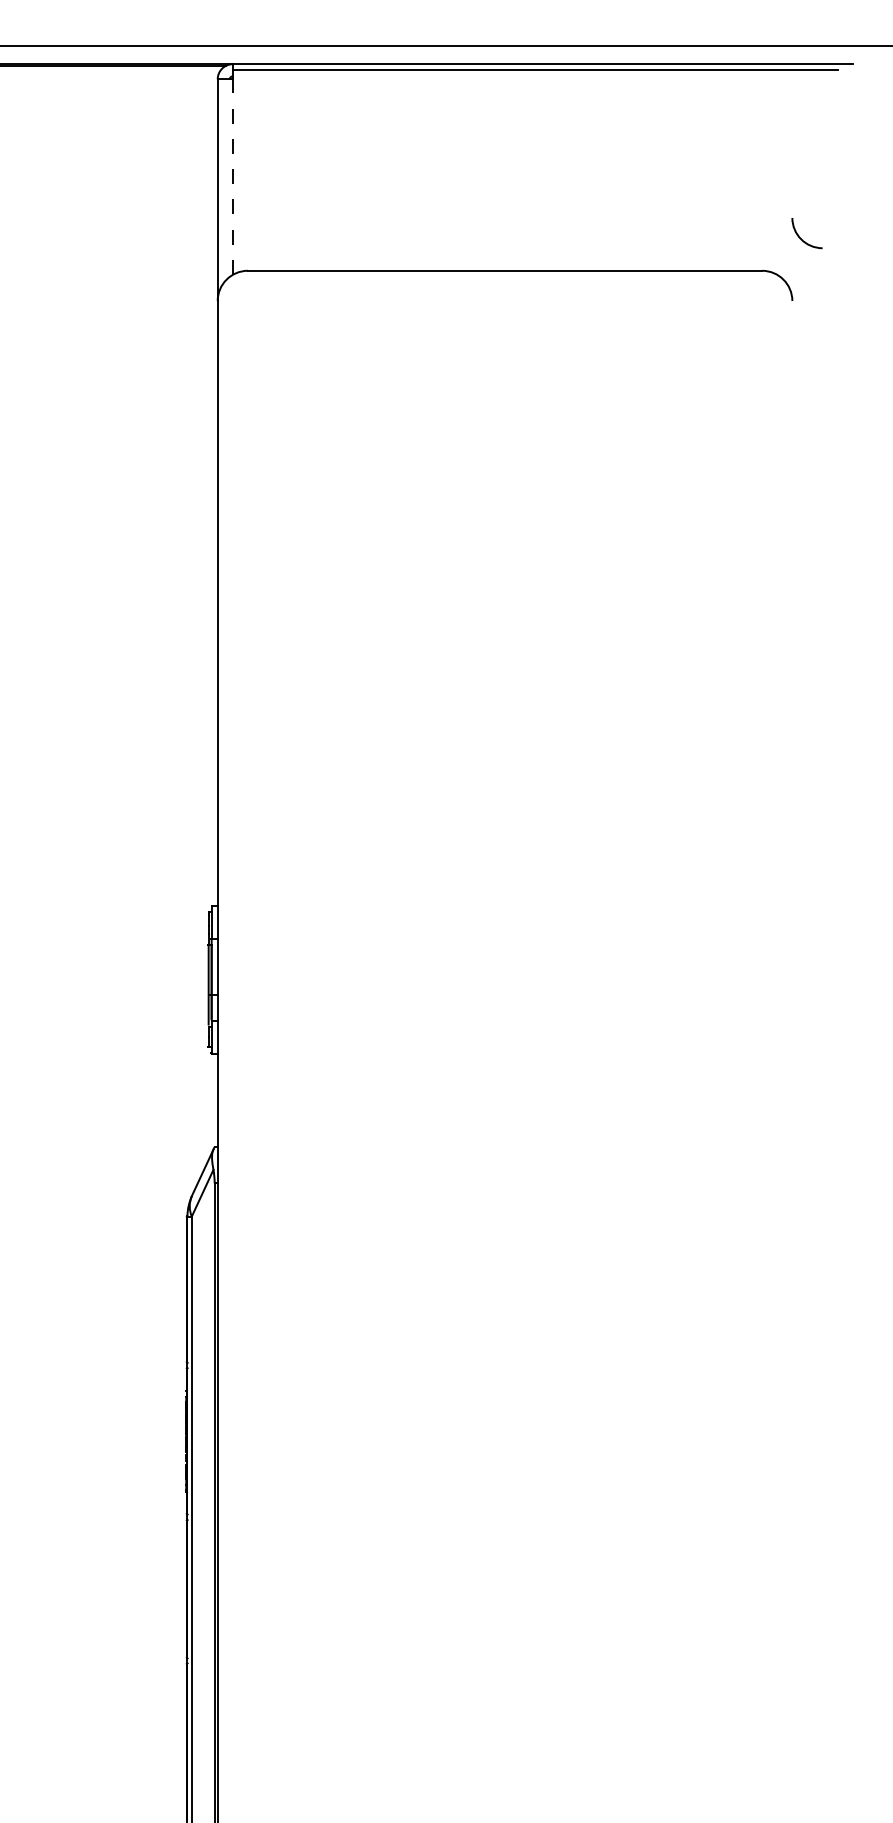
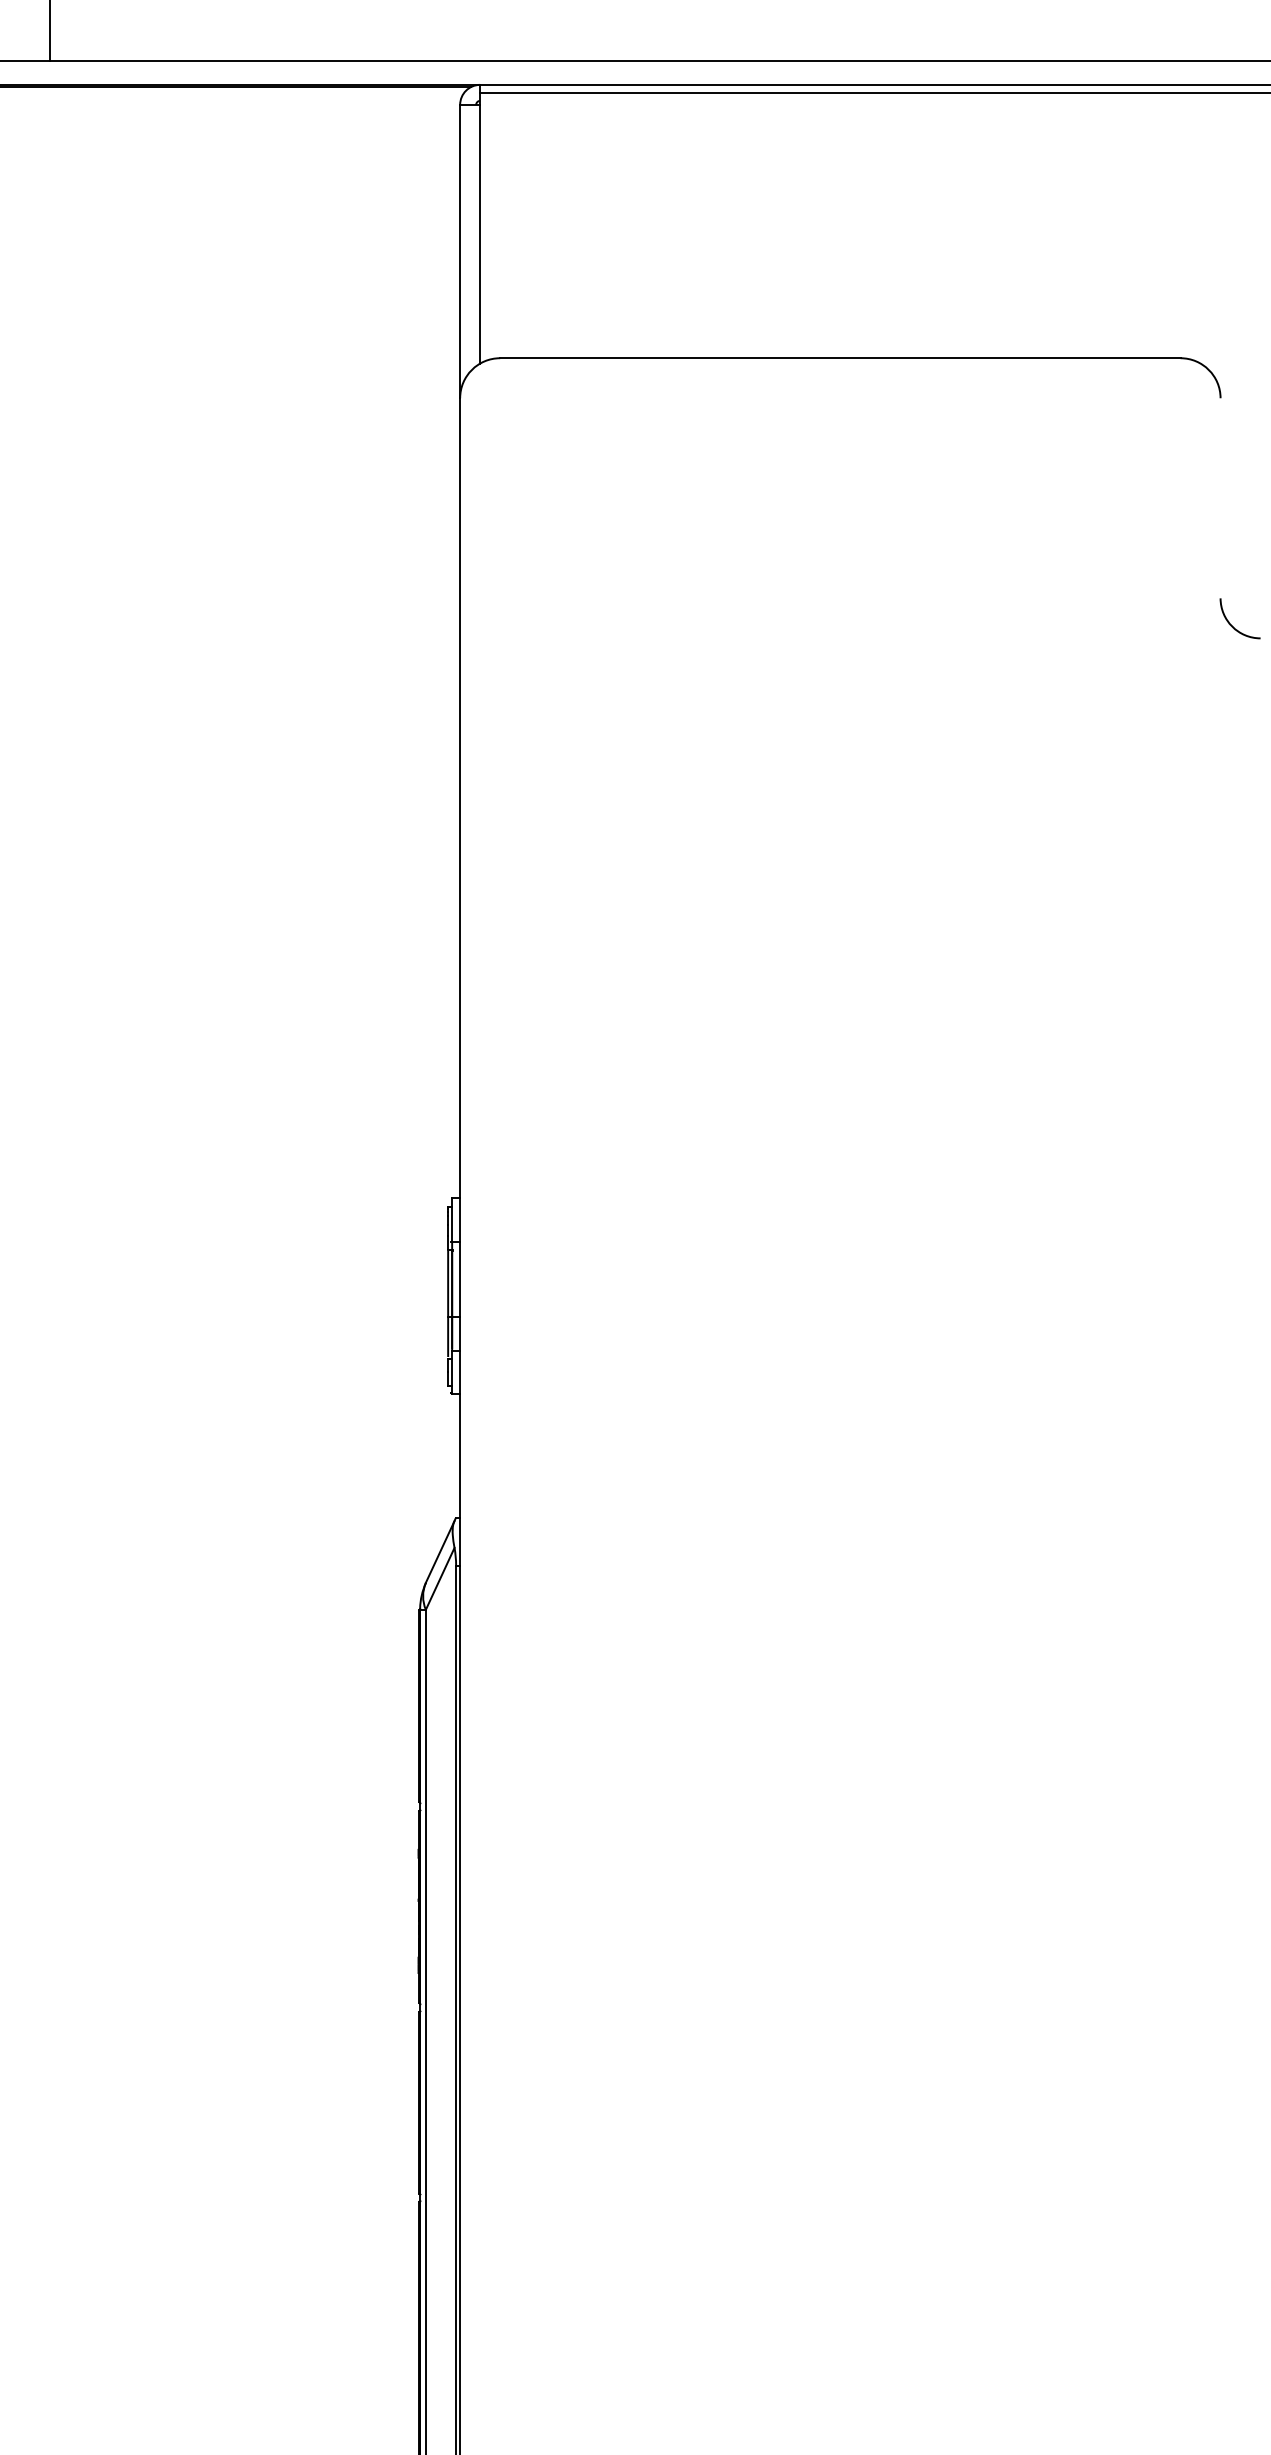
line: (233, 176) -> (480, 233), dashed -> solid
arc: (801, 238) -> (1232, 625), moved

